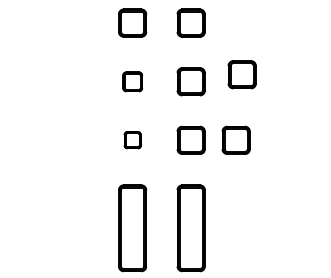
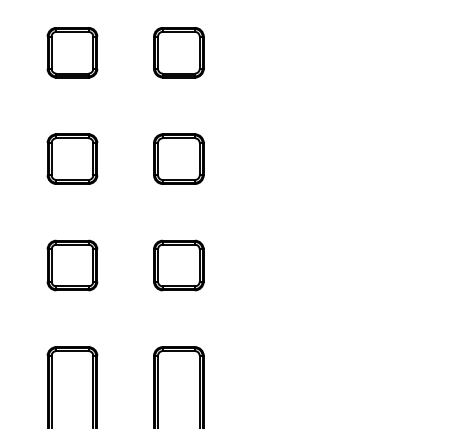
part: (241, 74) -> (270, 145), removed
part: (132, 81) -> (72, 158), size x1.43
part: (132, 139) -> (72, 263), size x1.67
part: (235, 139) -> (259, 263), removed

